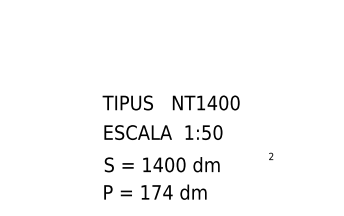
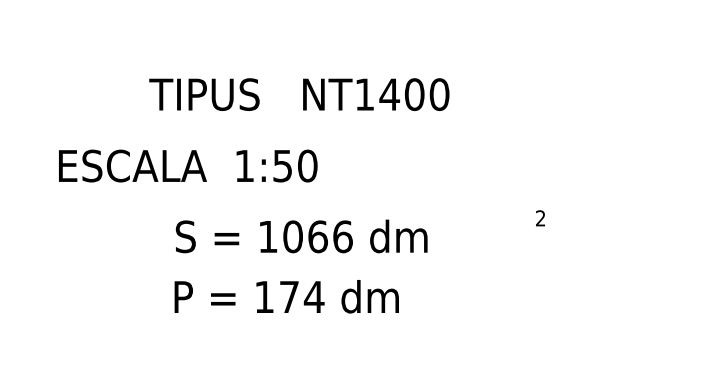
text: (170, 102) -> (297, 93), moved
text: (163, 132) -> (188, 165), moved
text: (169, 164) -> (317, 235), 1400 -> 1066

